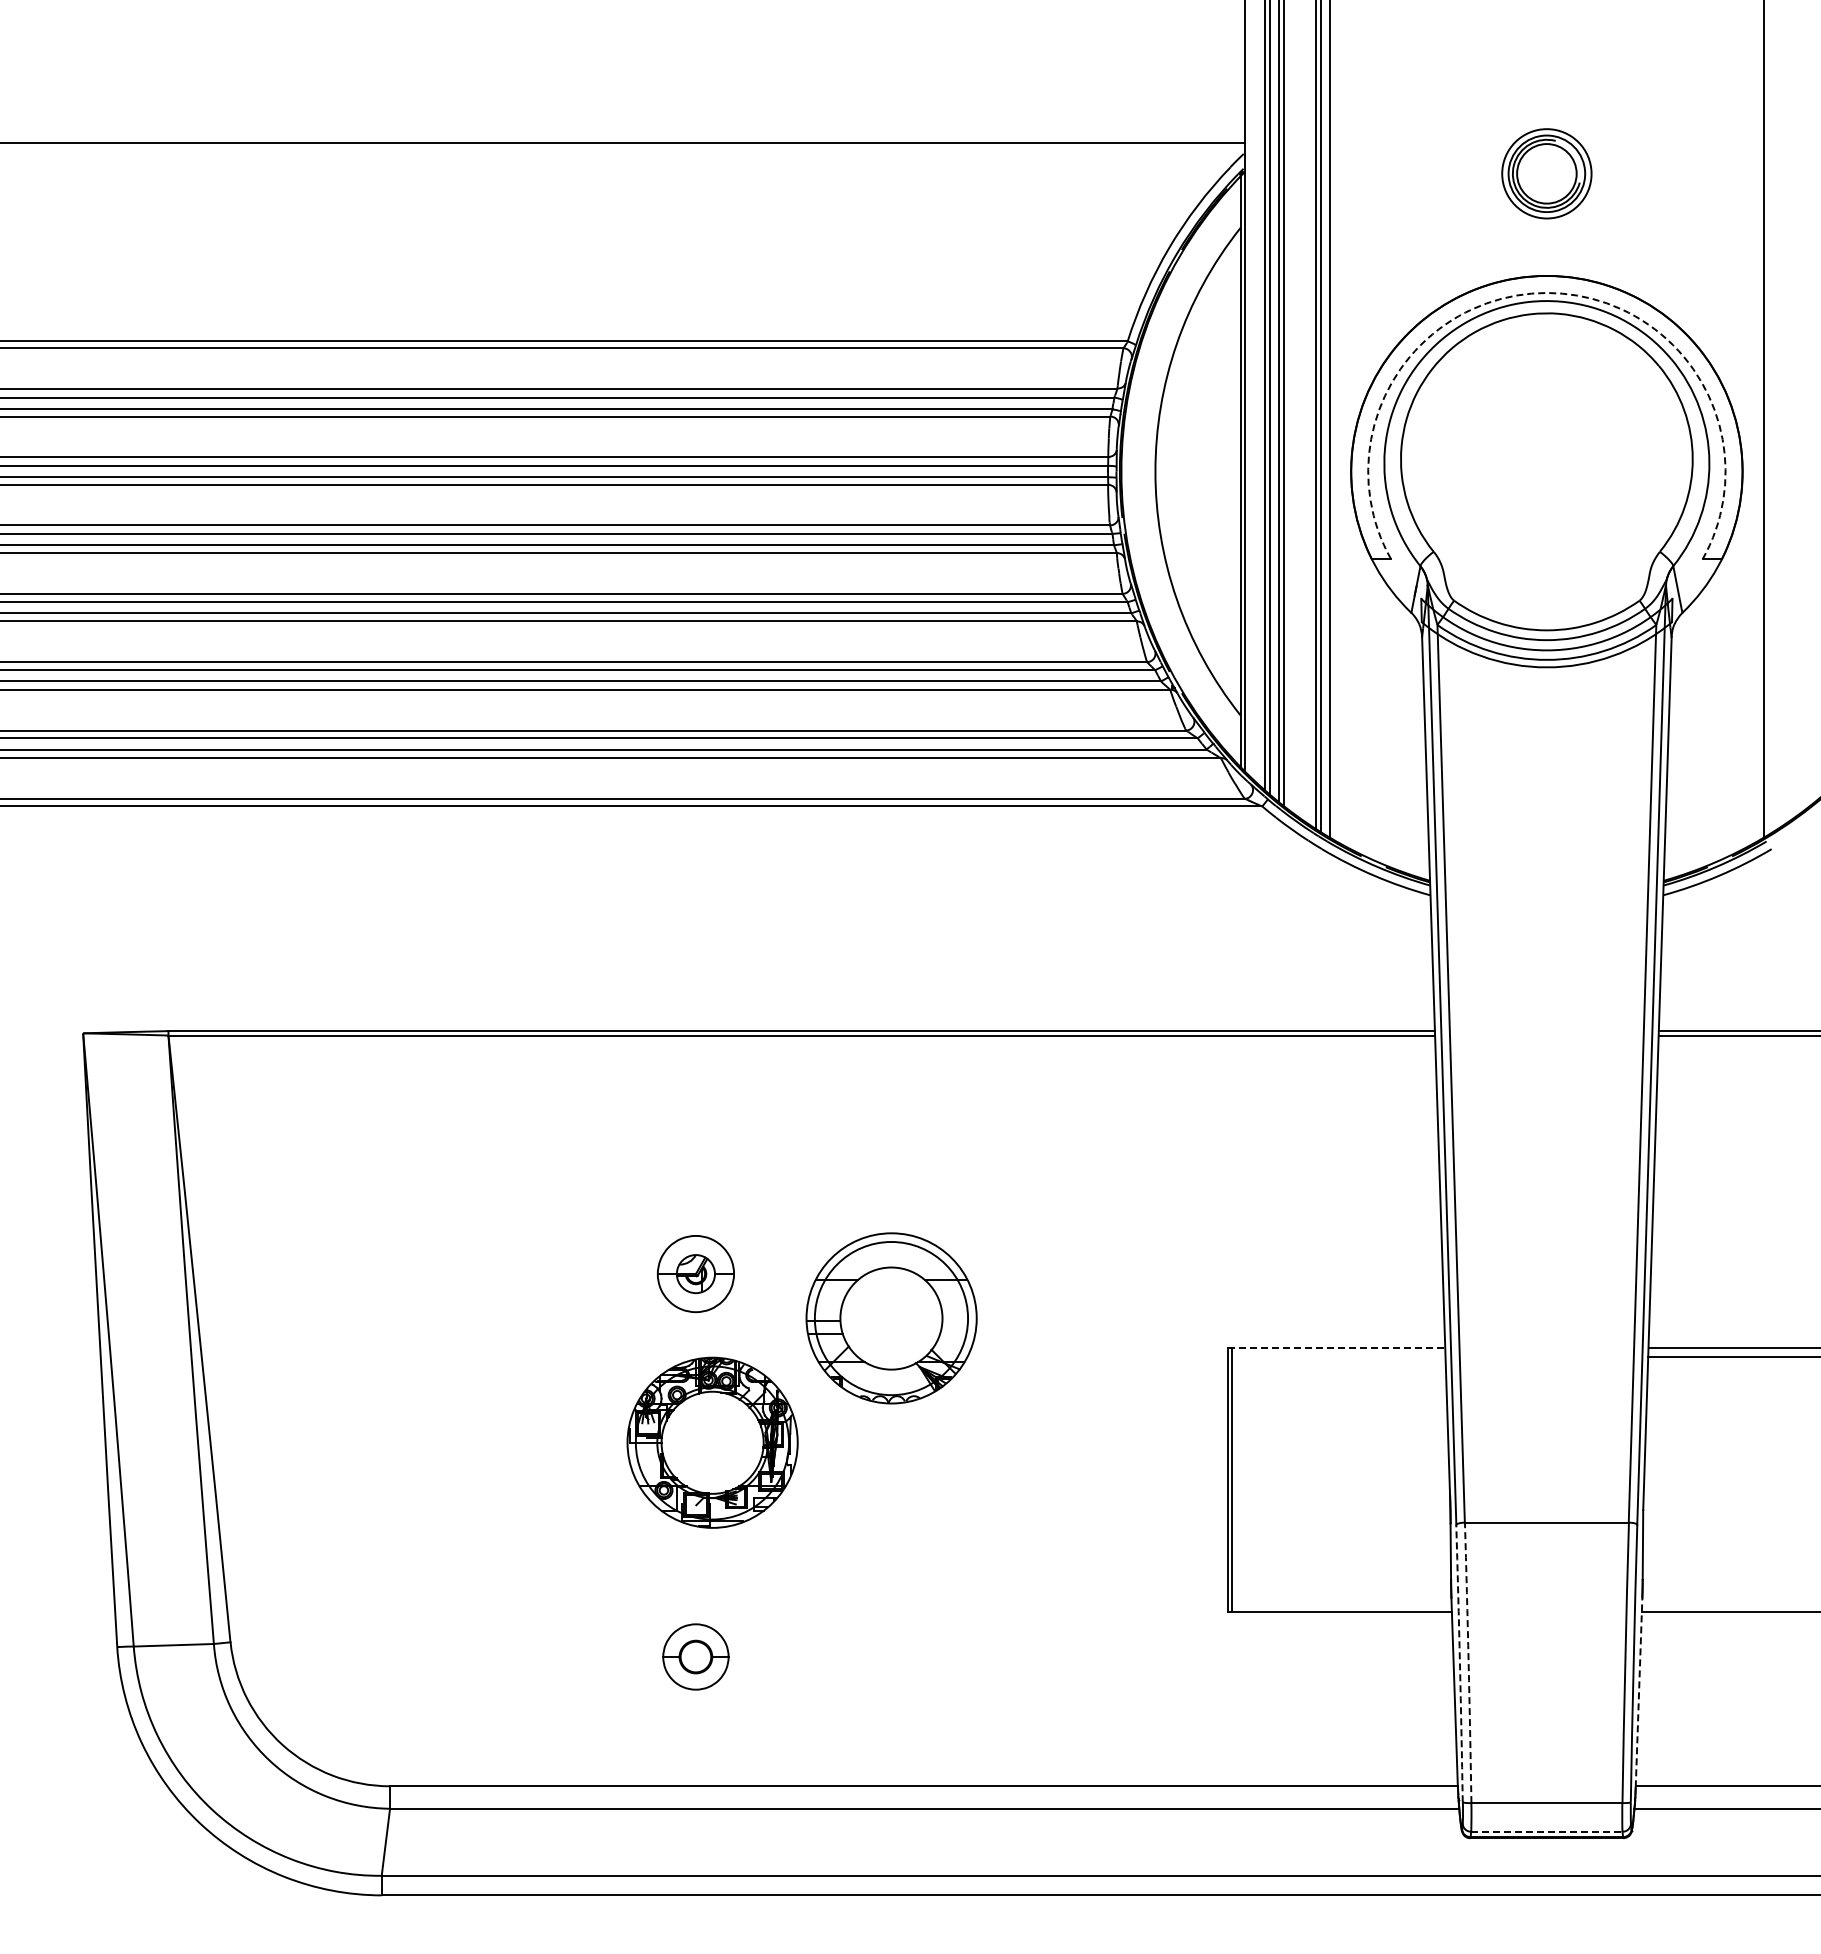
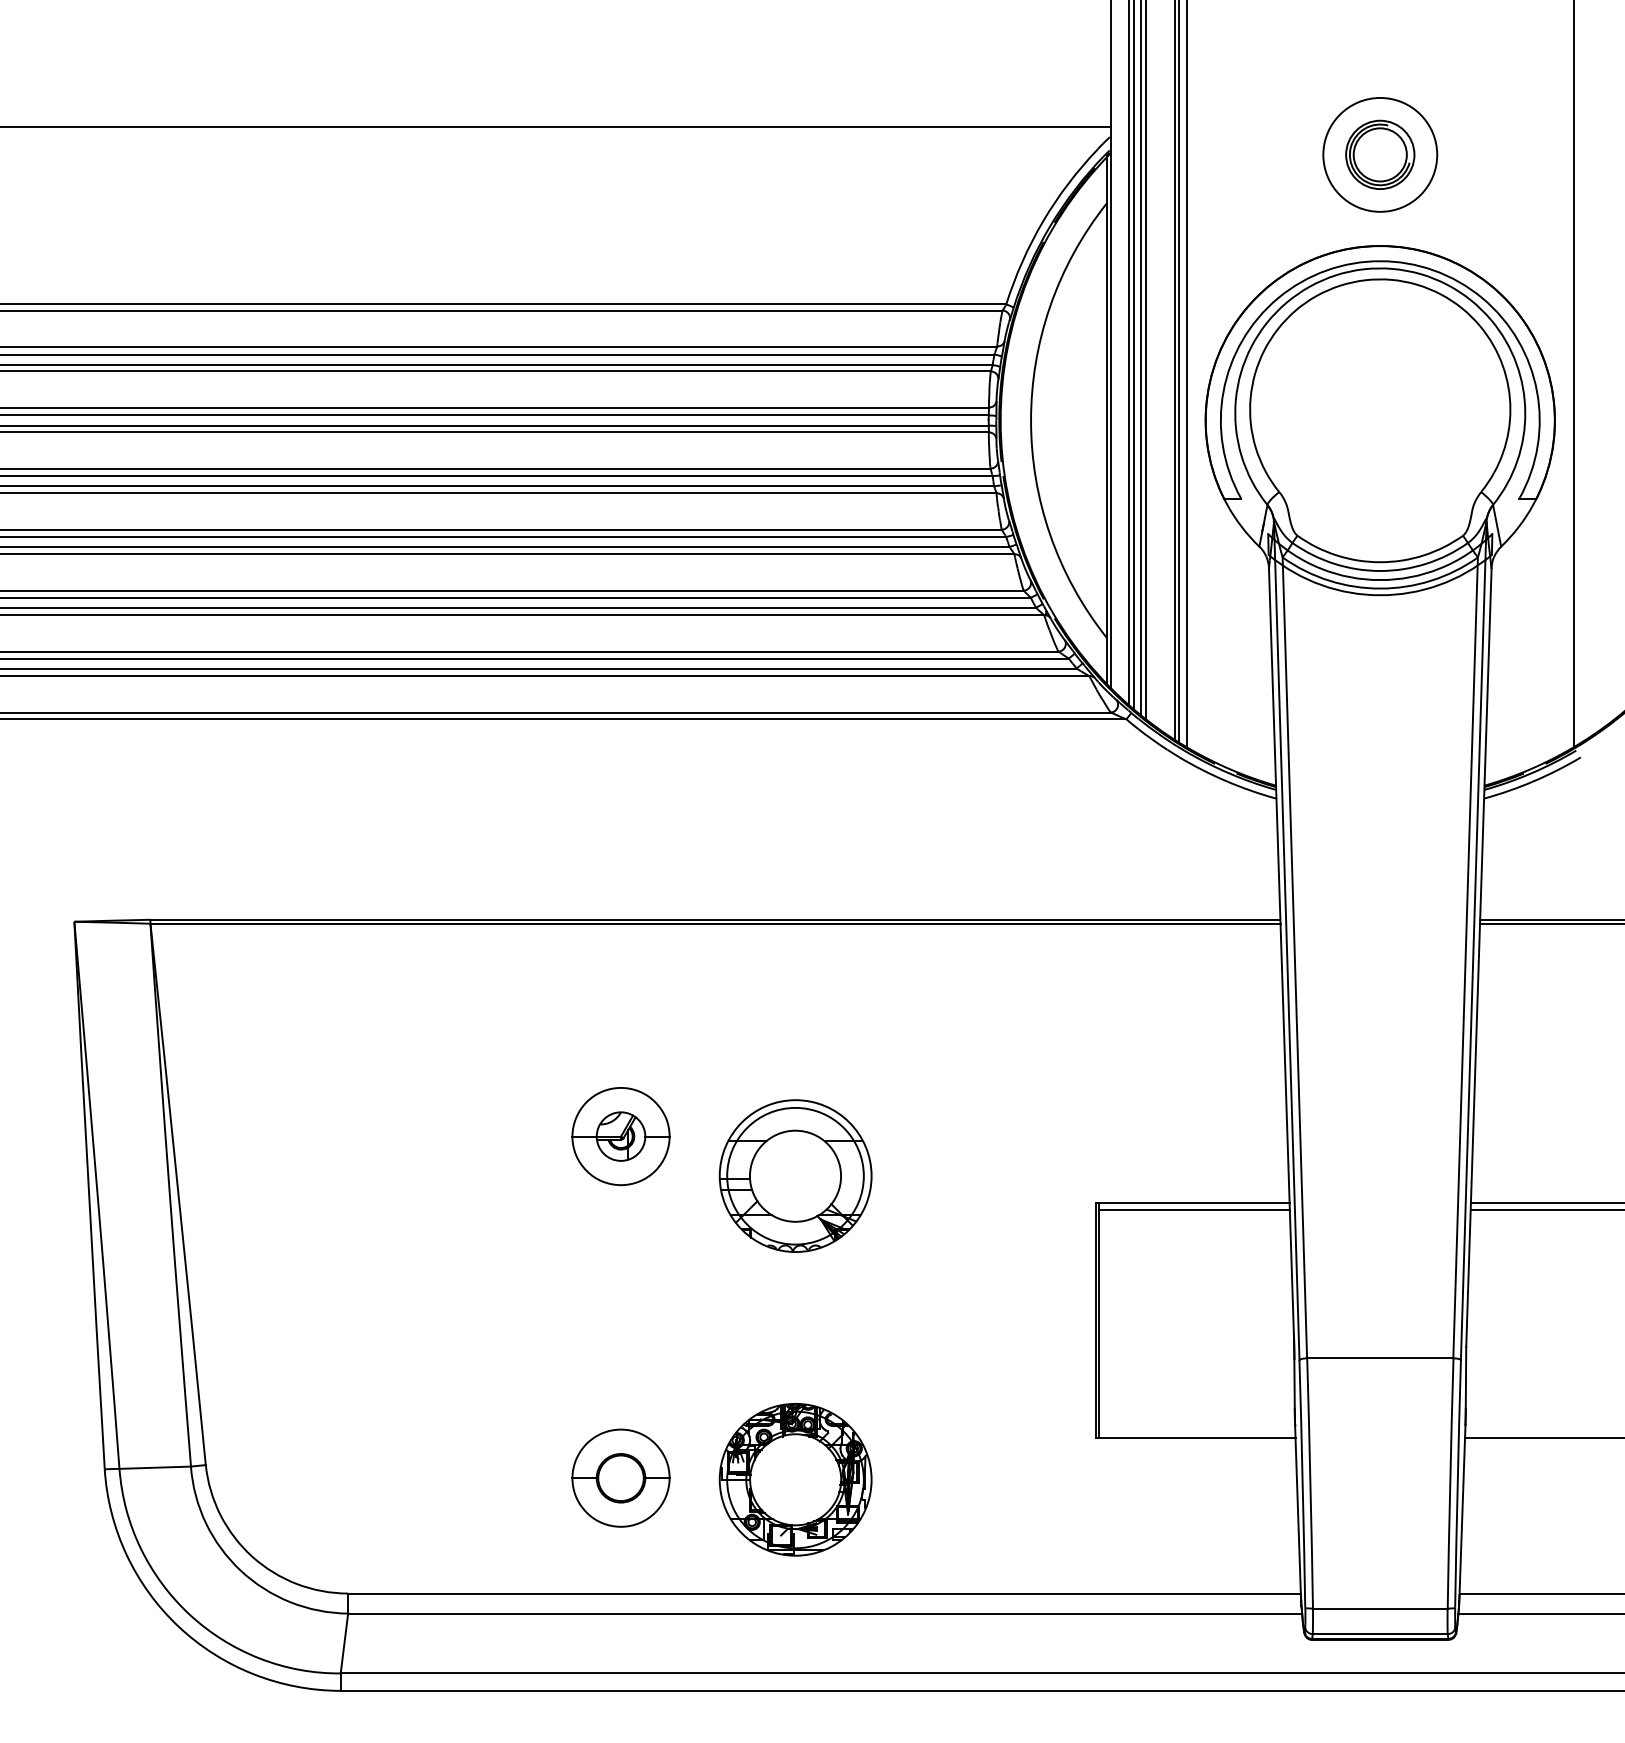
circle: (1546, 173) -> (1379, 154), size x1.43
arc: (1546, 292) -> (1379, 260), dashed -> solid
part: (695, 1273) -> (620, 1136), size x1.43
line: (1336, 1348) -> (1192, 1202), dashed -> solid
line: (1338, 1356) -> (1194, 1210), added
part: (712, 1442) -> (795, 1479), moved
part: (695, 1656) -> (620, 1477), size x1.67
arc: (1468, 1662) -> (1310, 1483), dashed -> solid
arc: (1459, 1663) -> (1302, 1483), dashed -> solid
line: (1639, 1692) -> (1462, 1509), dashed -> solid
line: (1546, 1831) -> (1379, 1633), dashed -> solid

